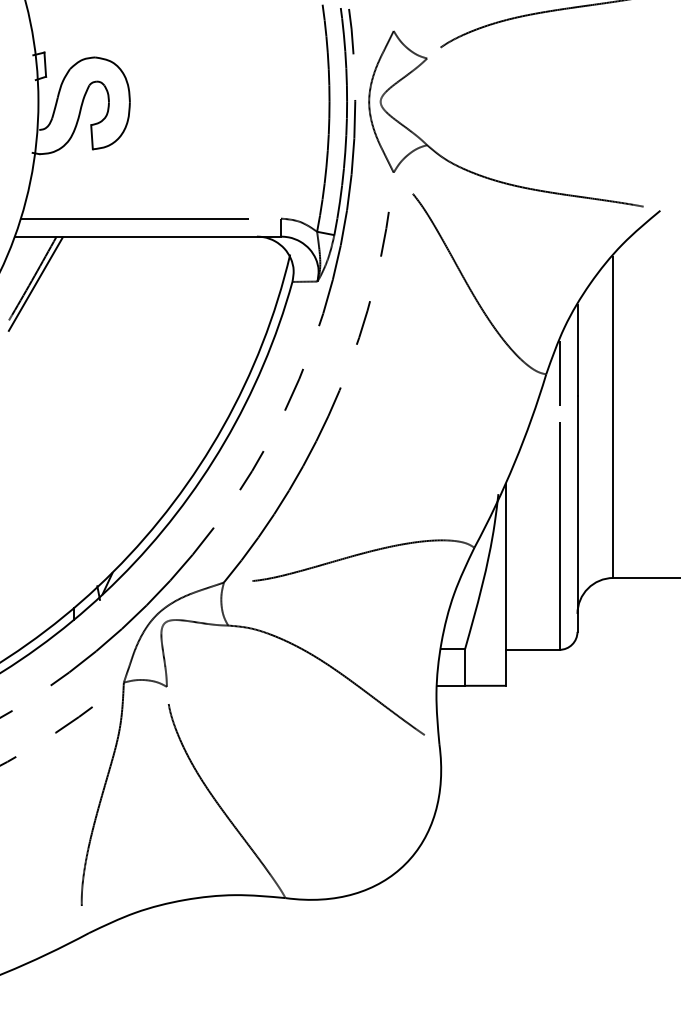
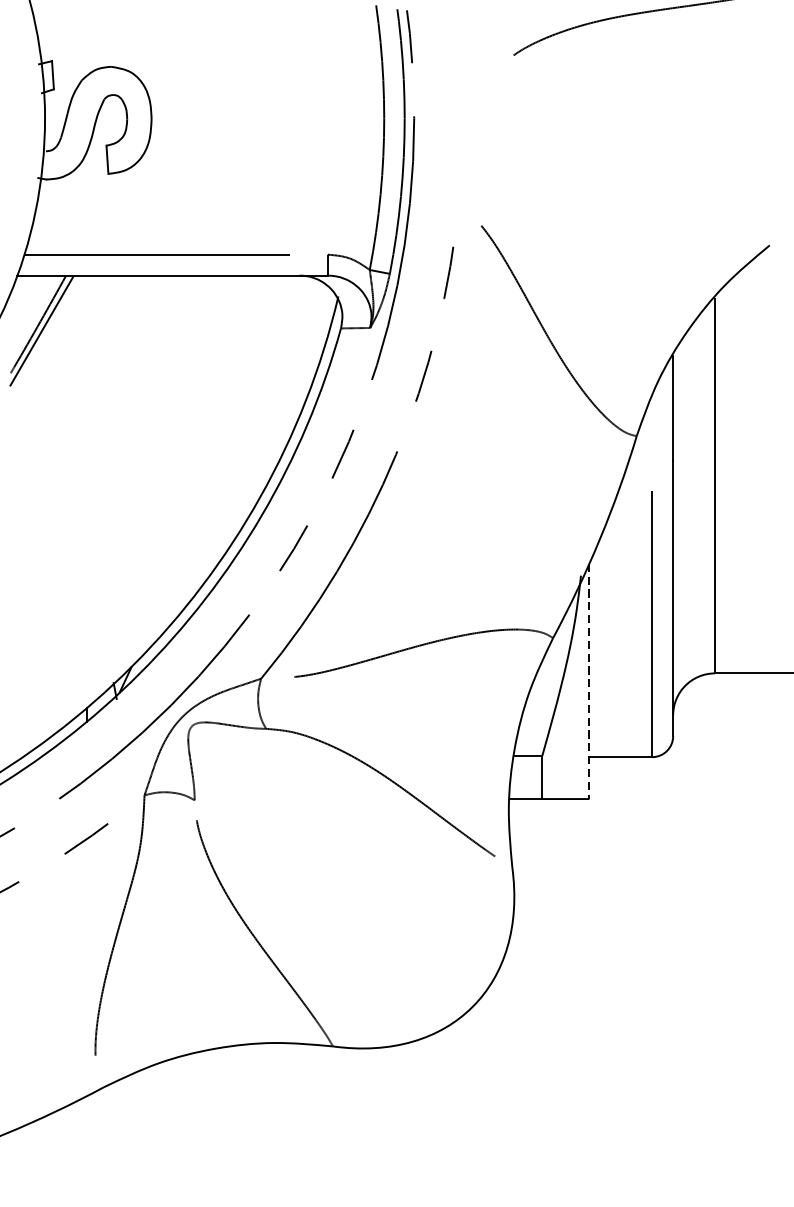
part: (486, 176) -> (567, 205), removed
line: (559, 373) -> (652, 435), removed
line: (505, 584) -> (589, 680), solid -> dashed

